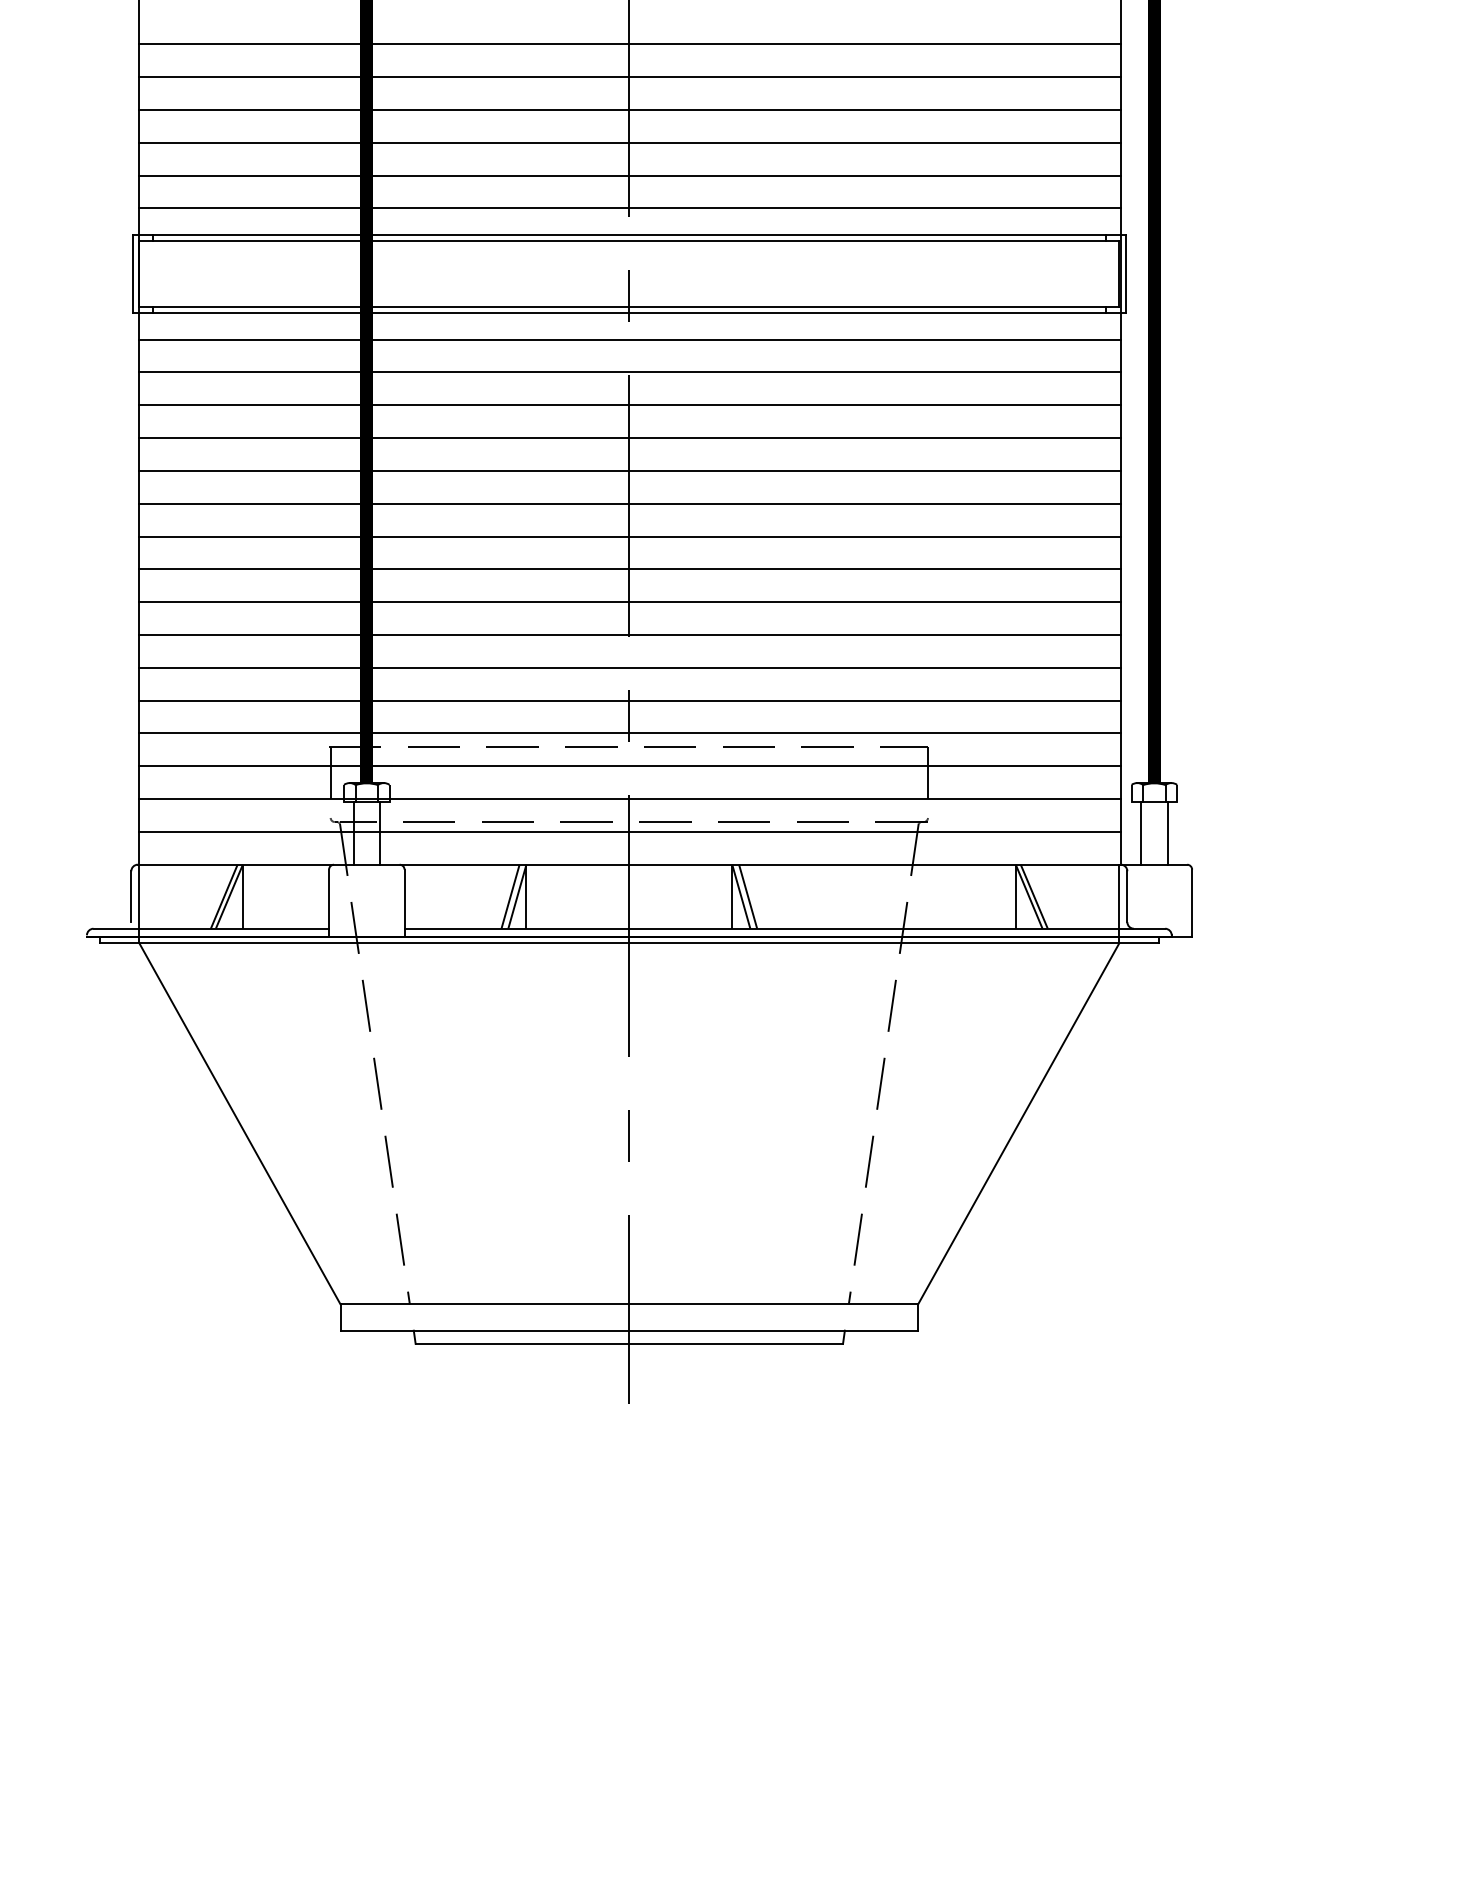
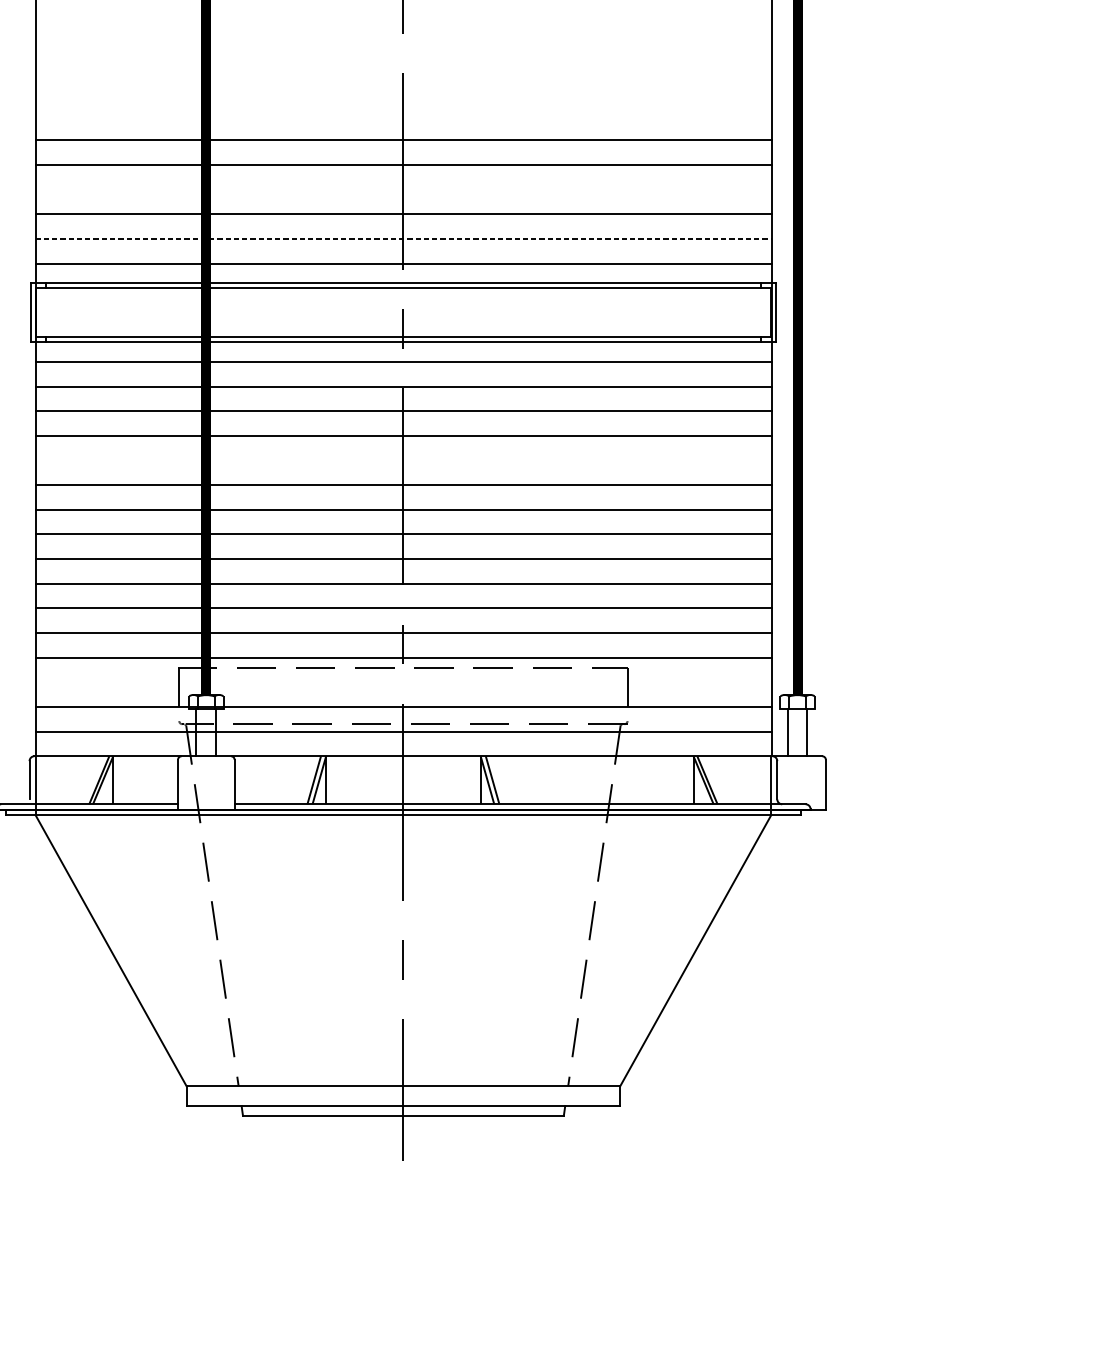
line: (629, 109) -> (403, 189), removed
line: (630, 175) -> (404, 238), solid -> dashed
line: (629, 470) -> (403, 460), removed
line: (629, 766) -> (403, 682), removed

